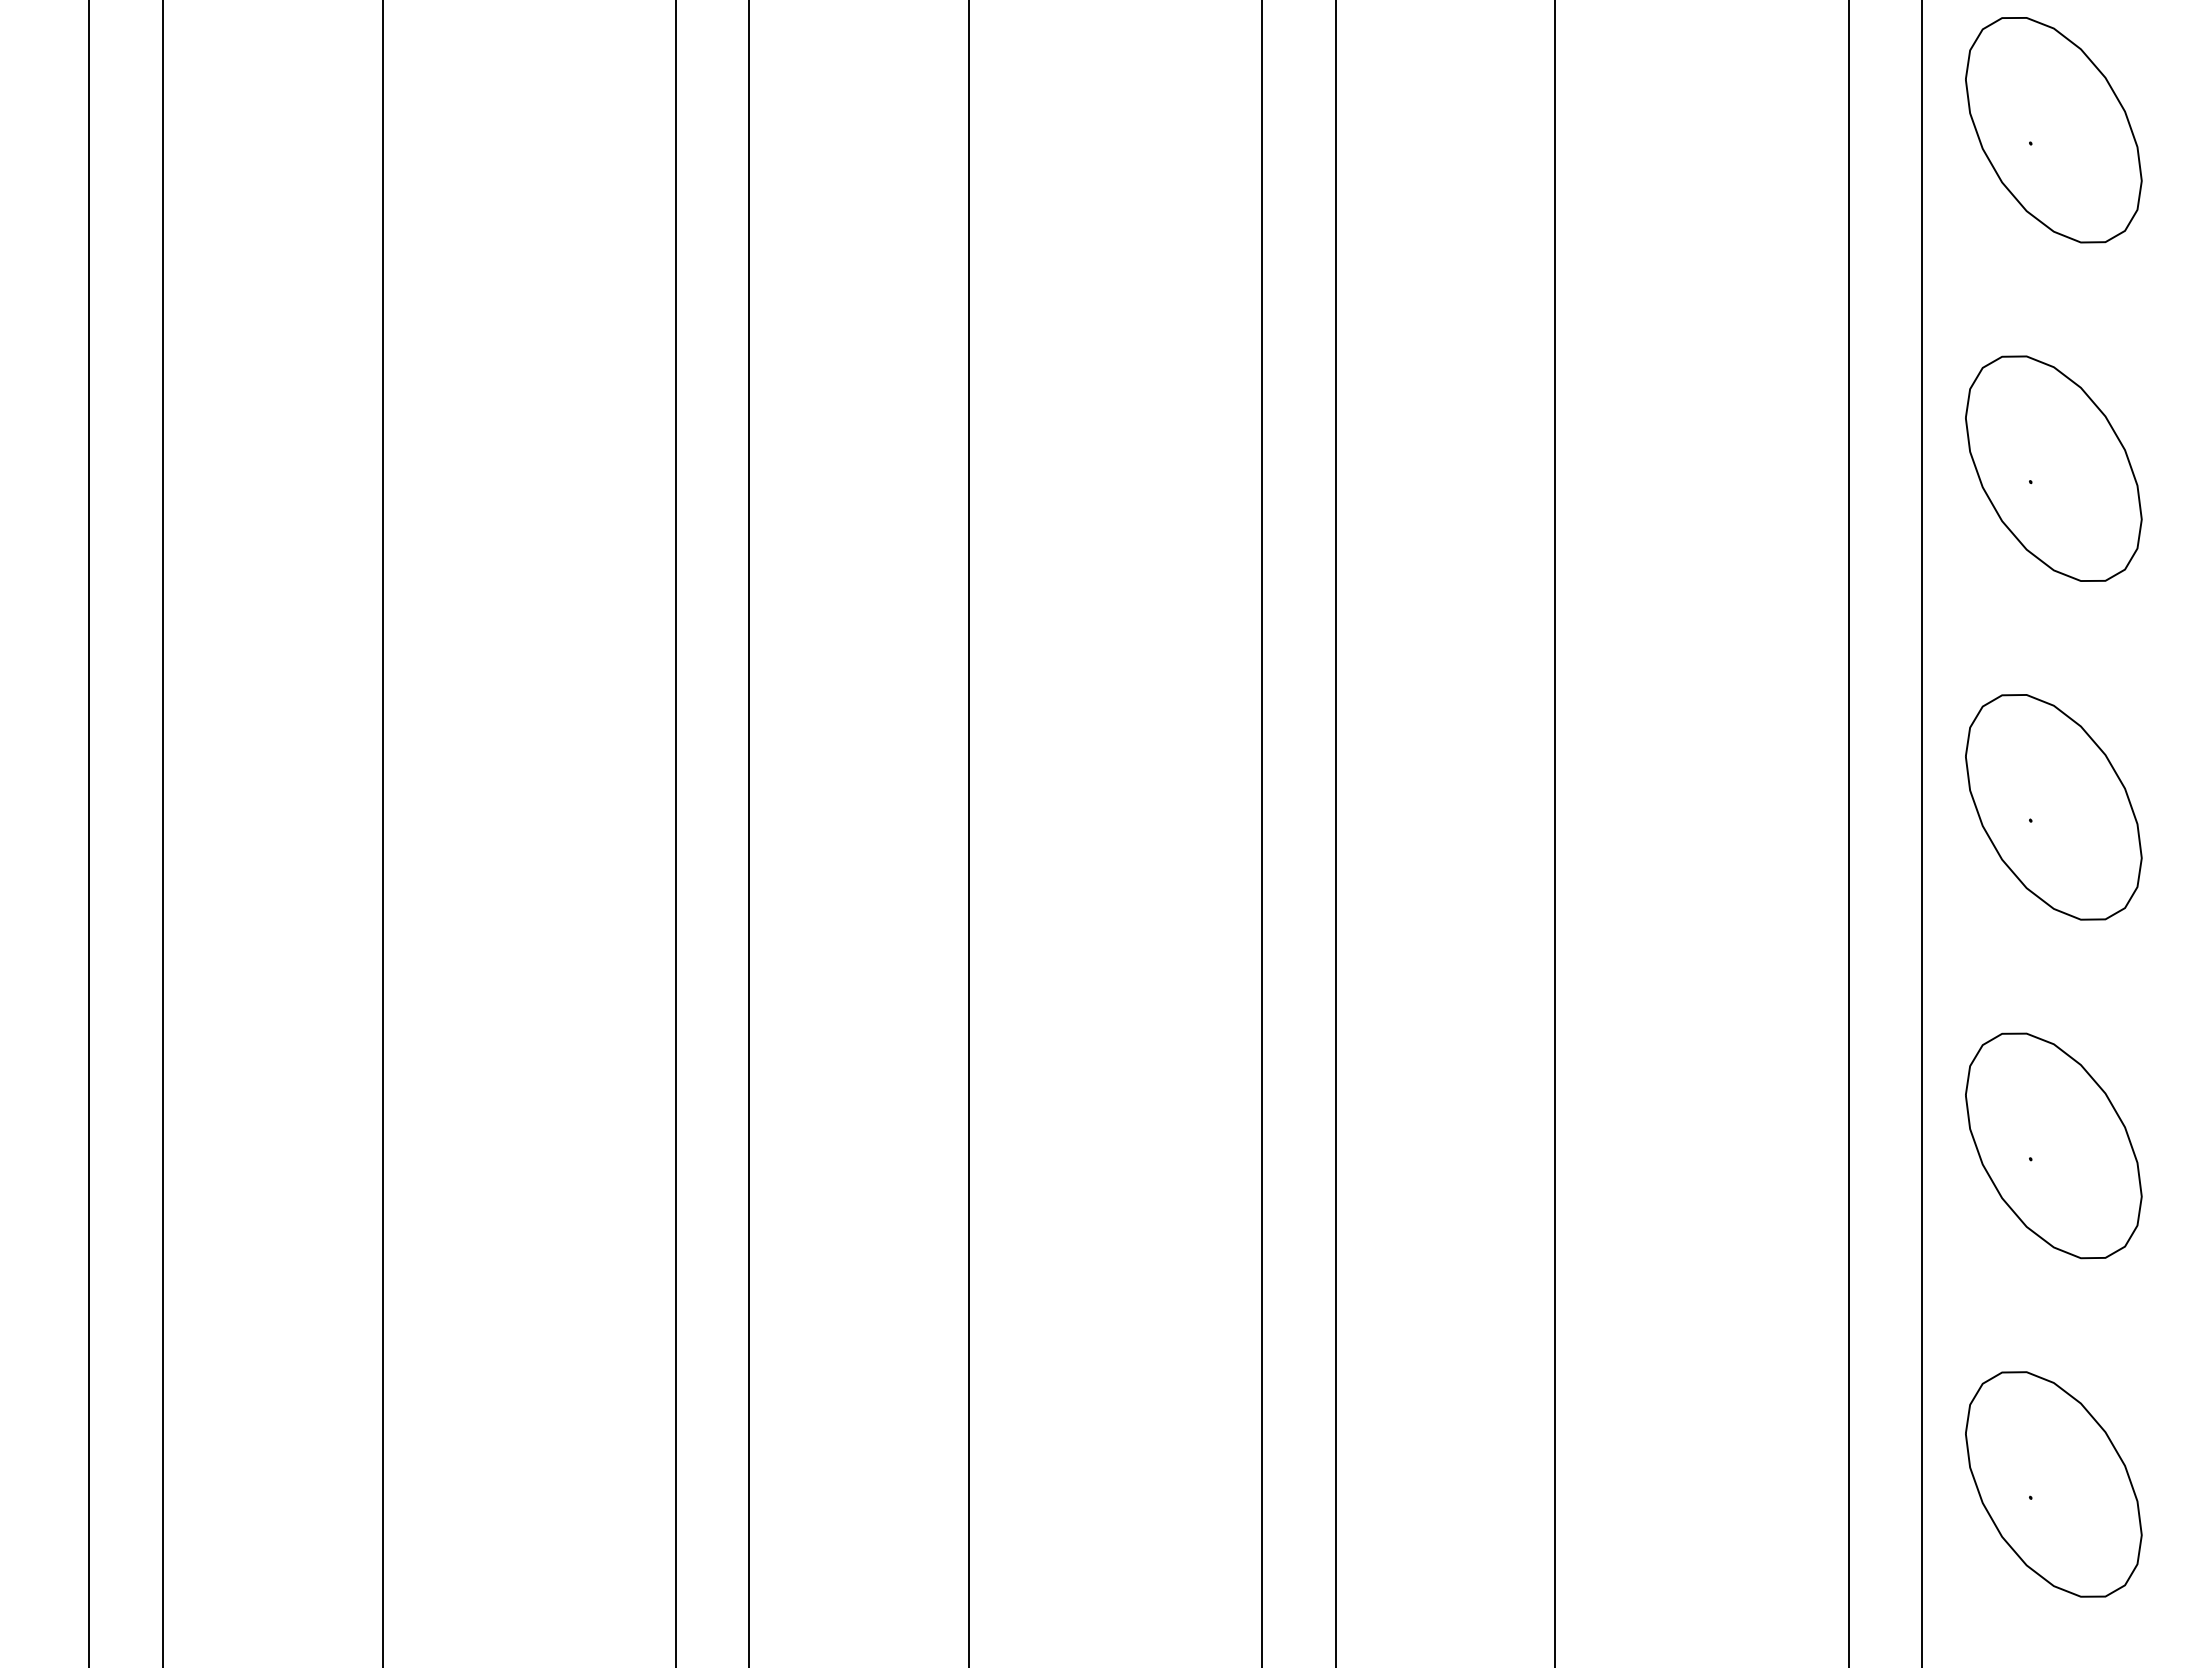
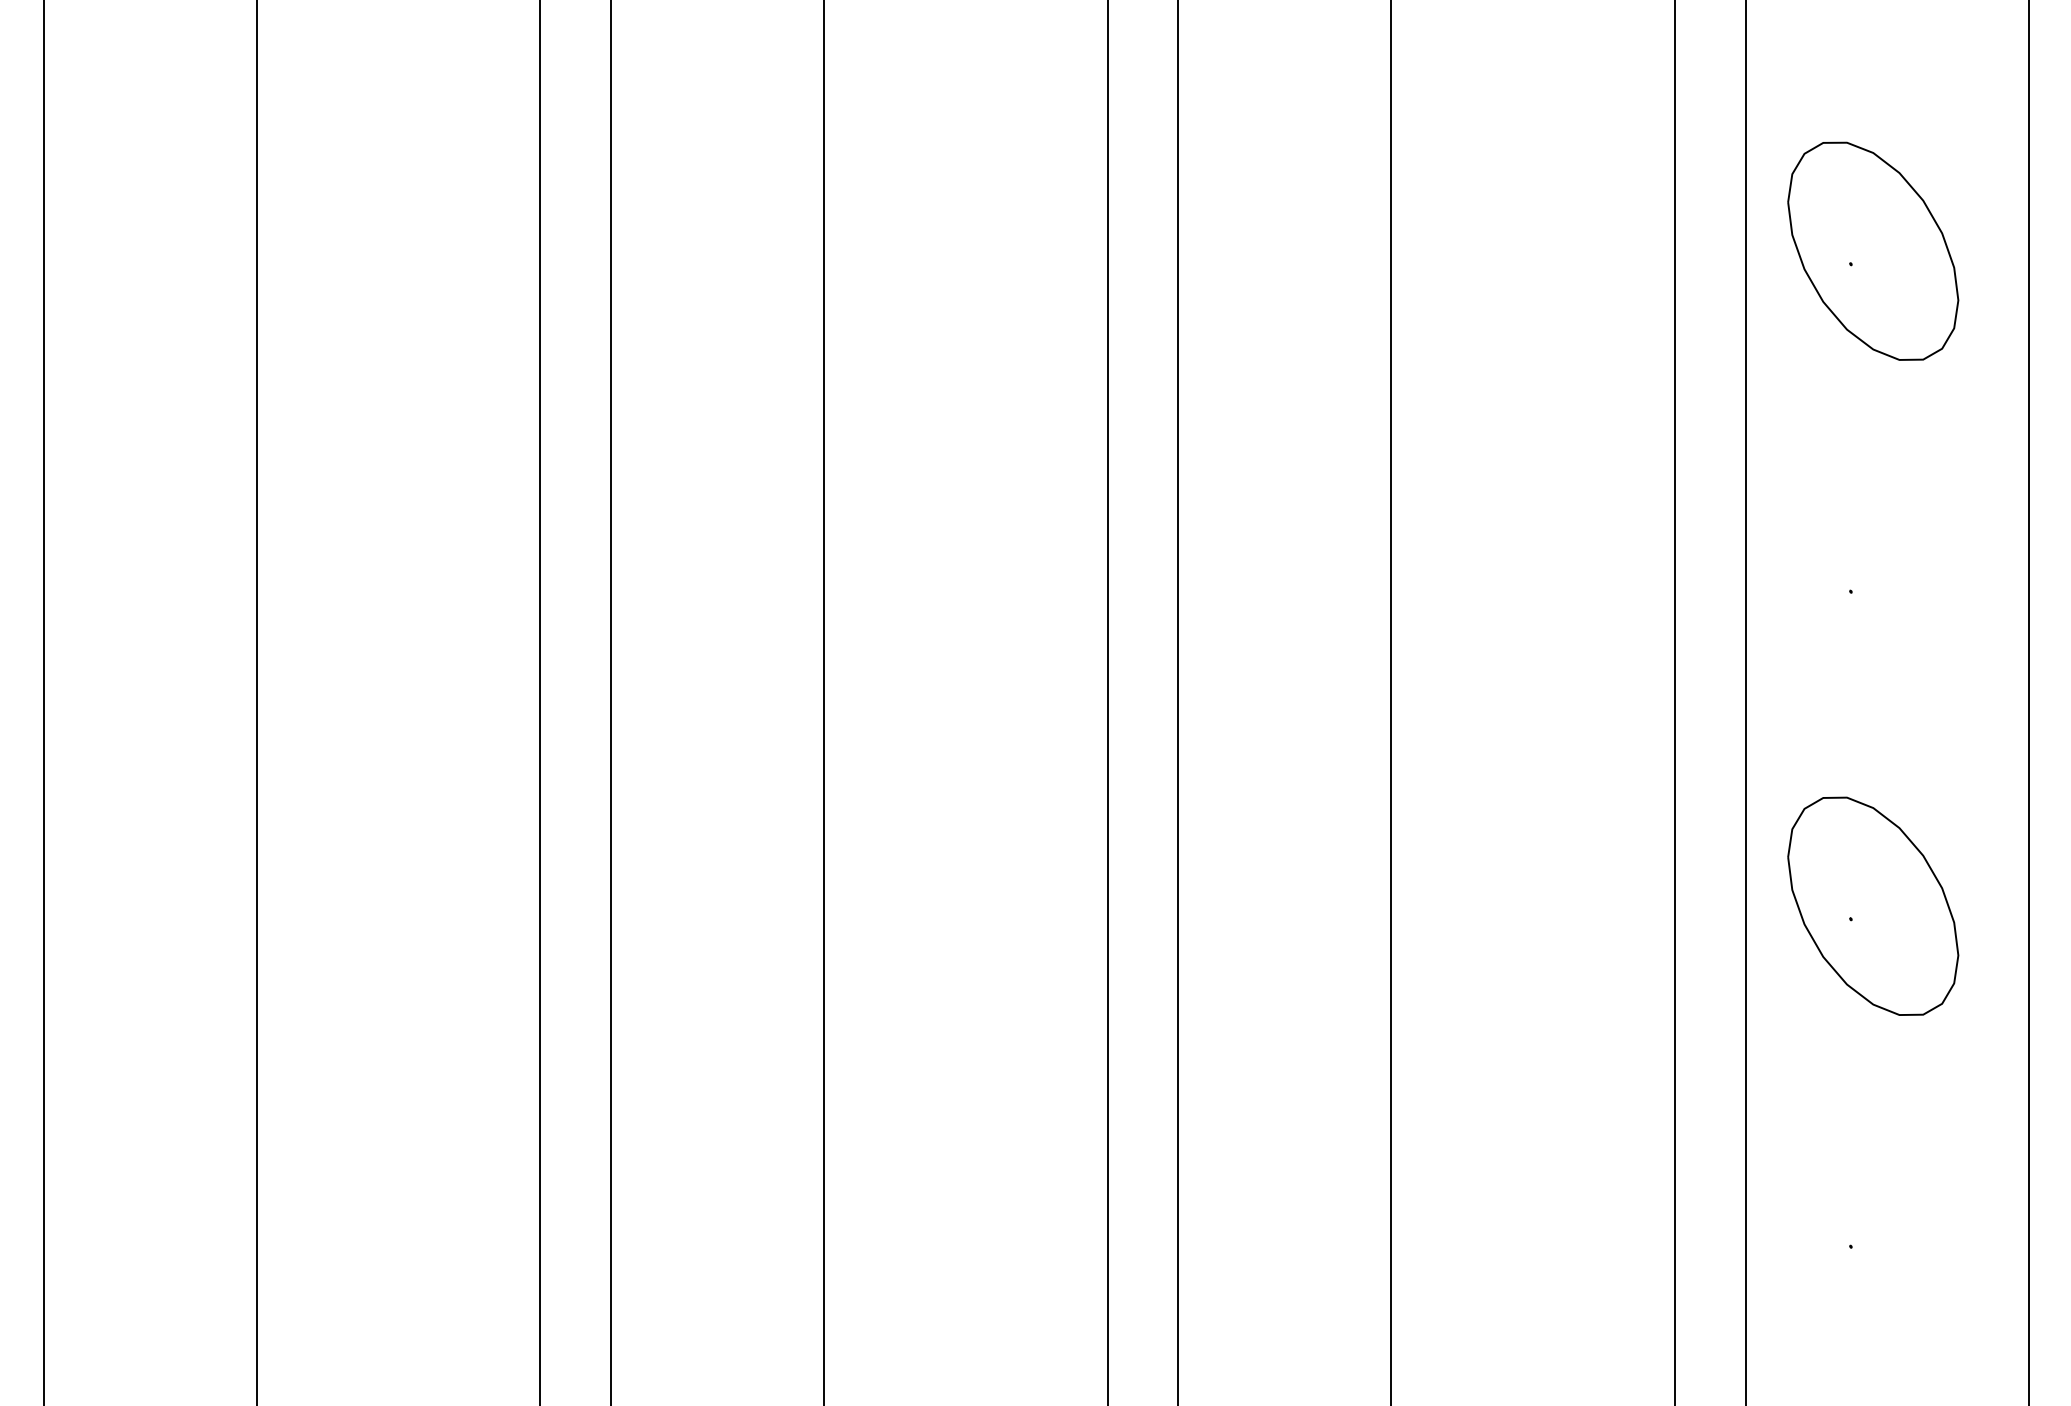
part: (2053, 468) -> (1872, 578), removed
part: (2053, 1145) -> (1872, 1233), removed

